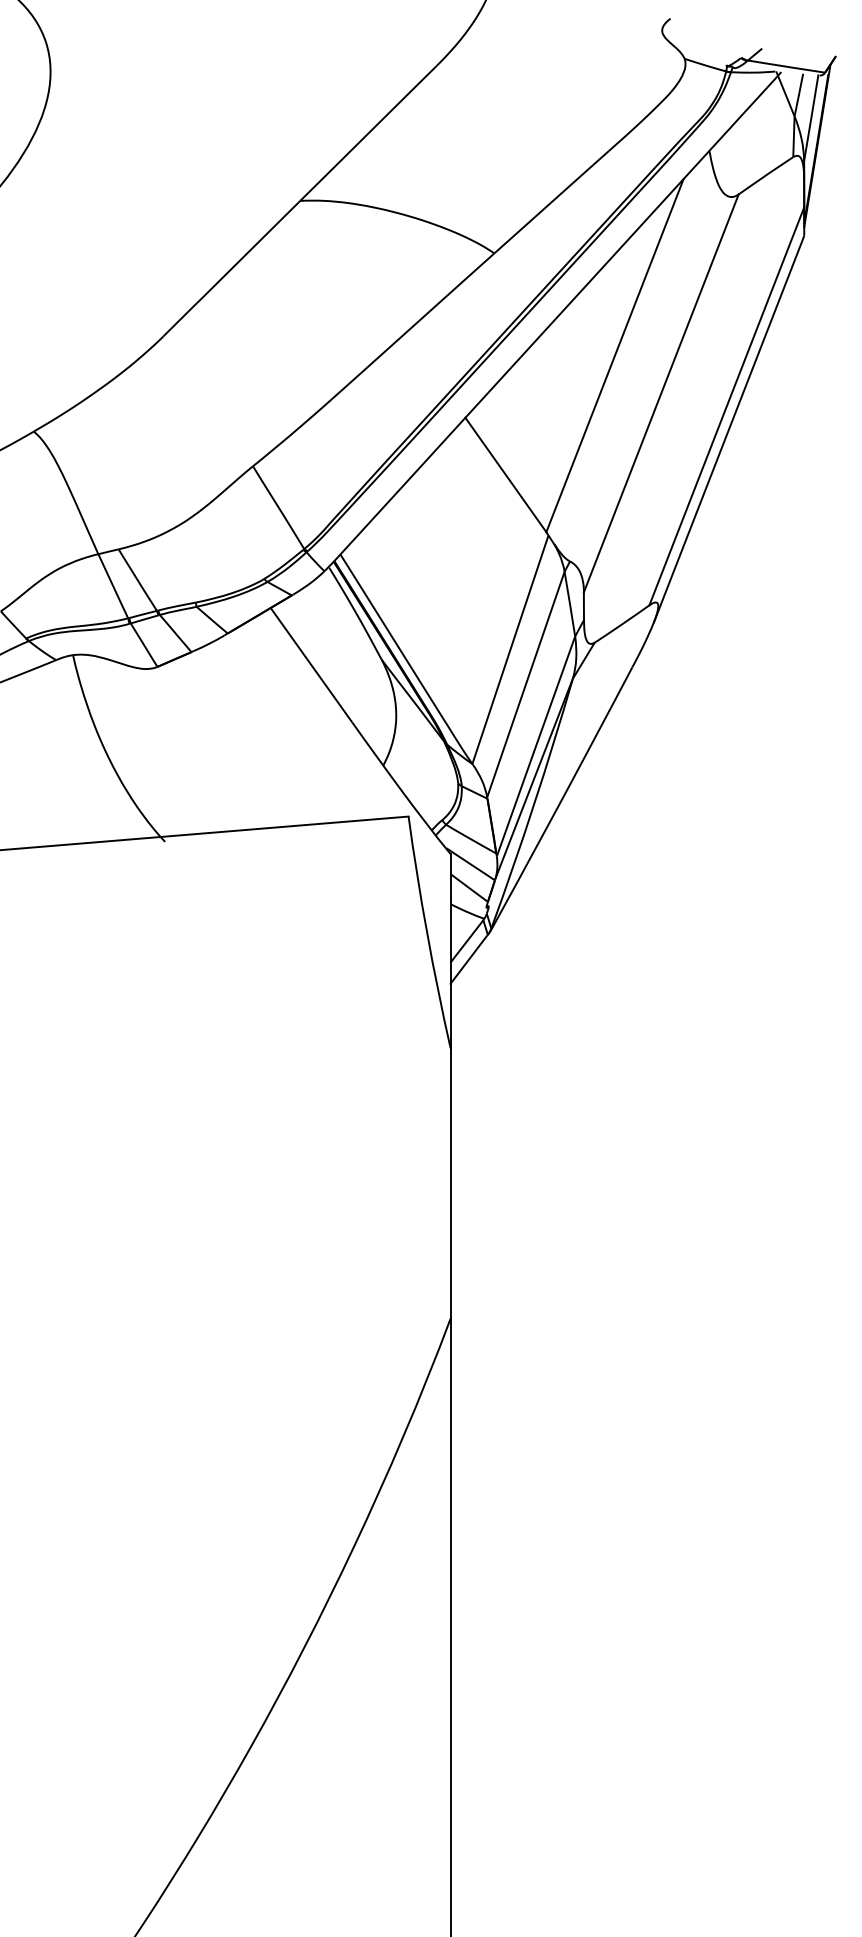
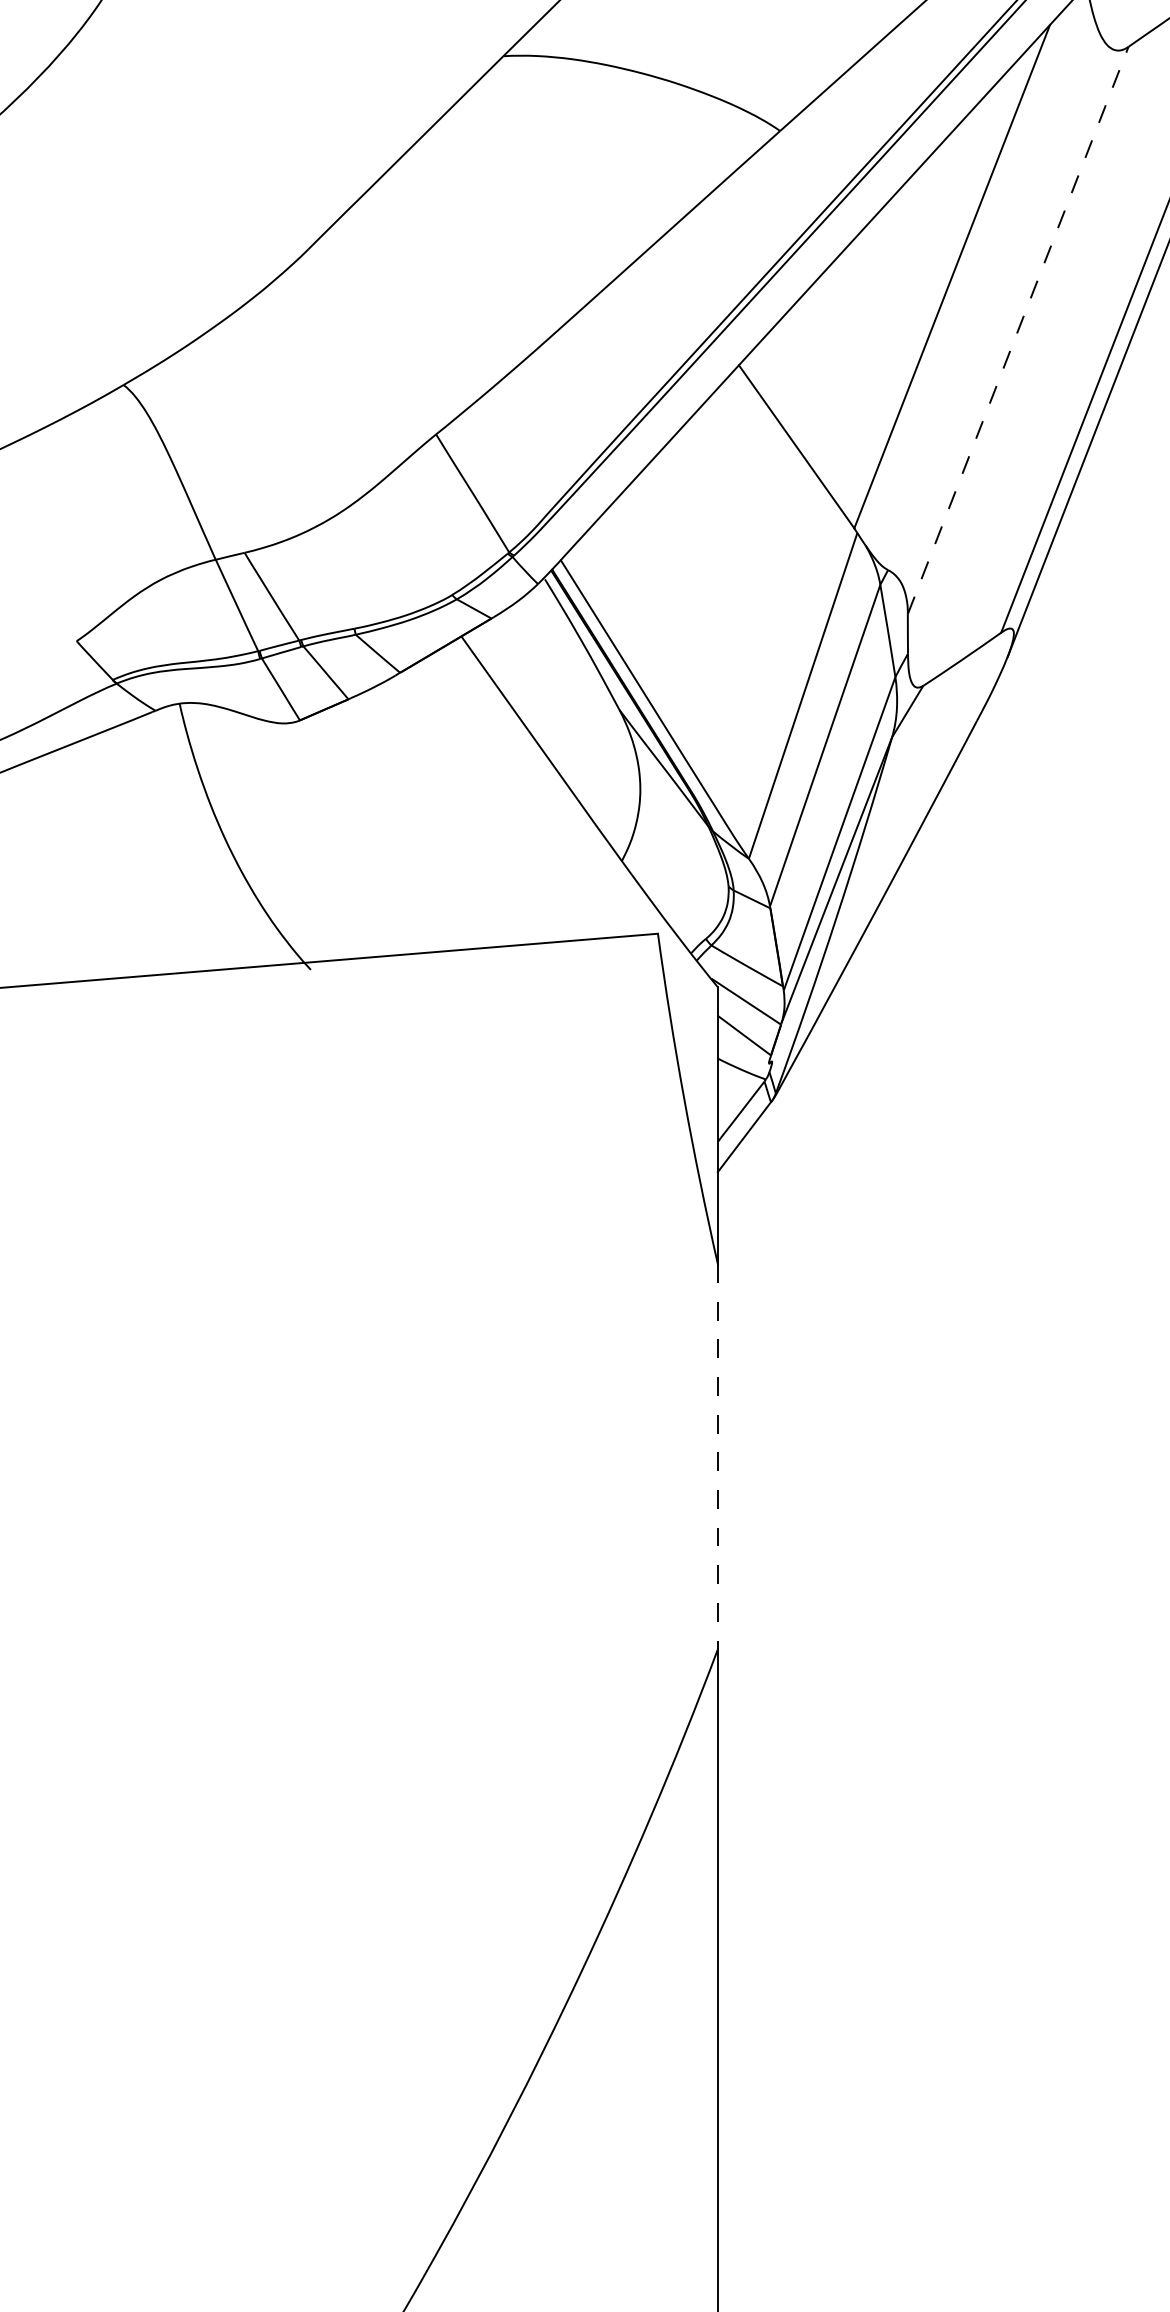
line: (661, 393) -> (1018, 330), solid -> dashed
line: (450, 1183) -> (717, 1456), solid -> dashed

